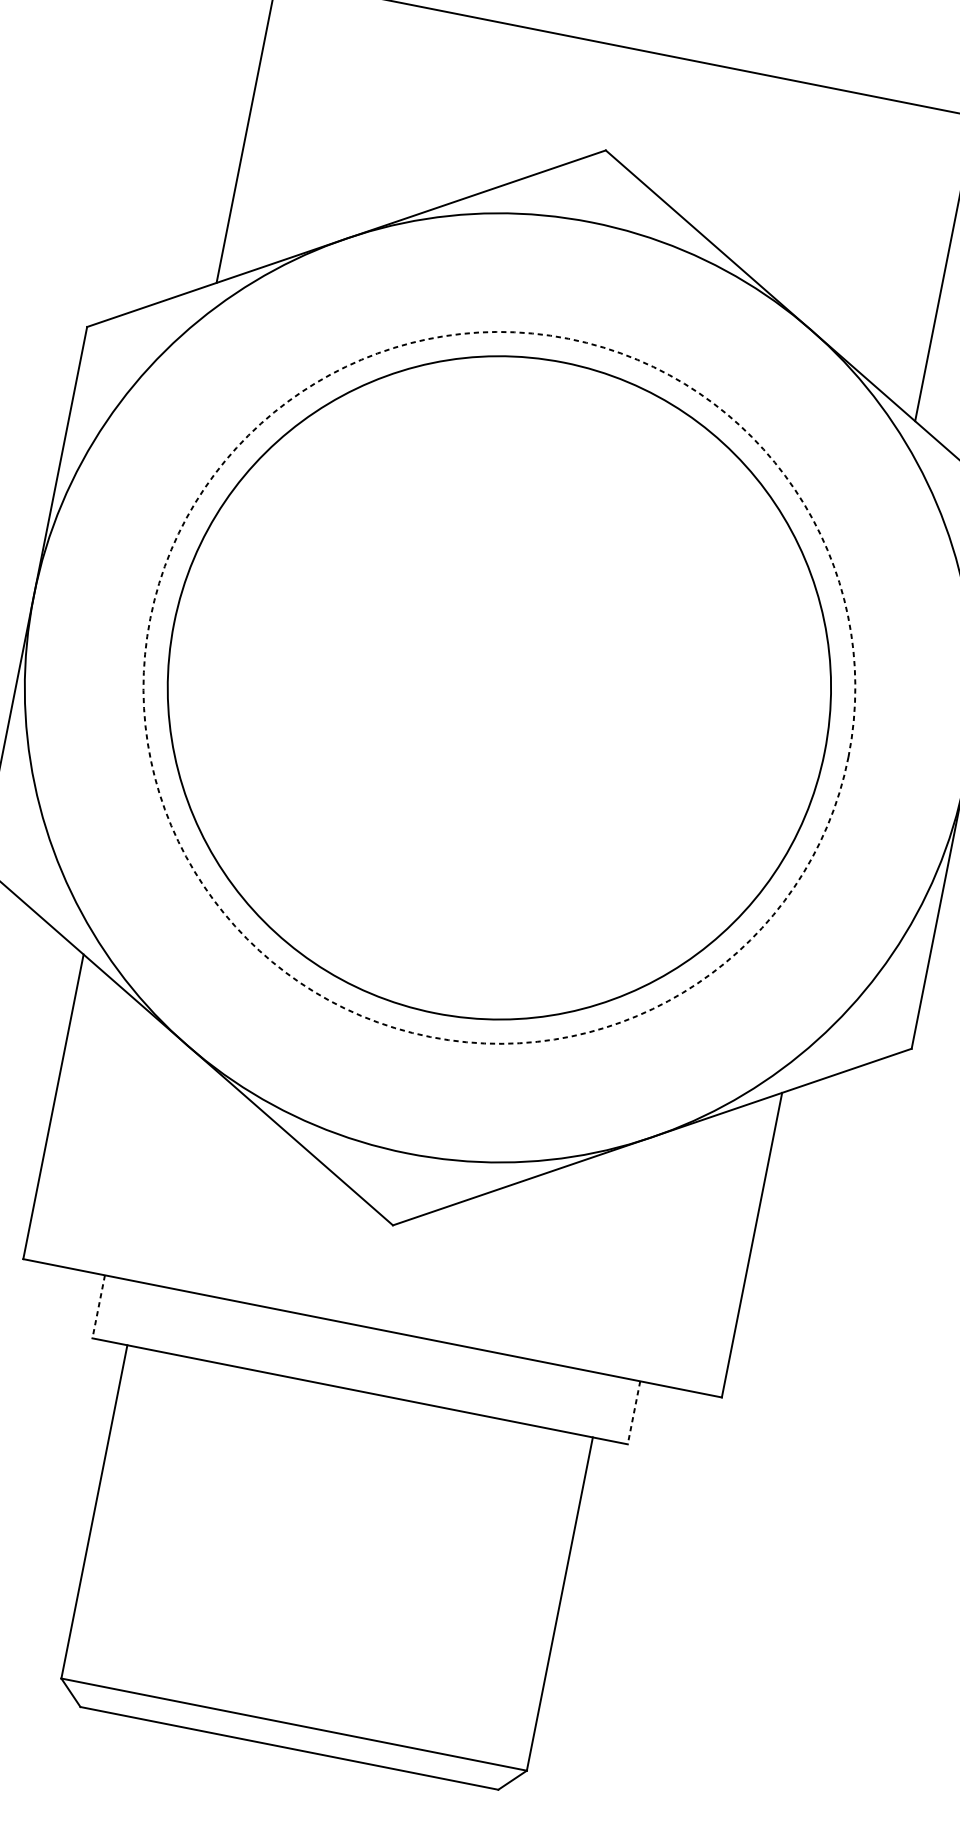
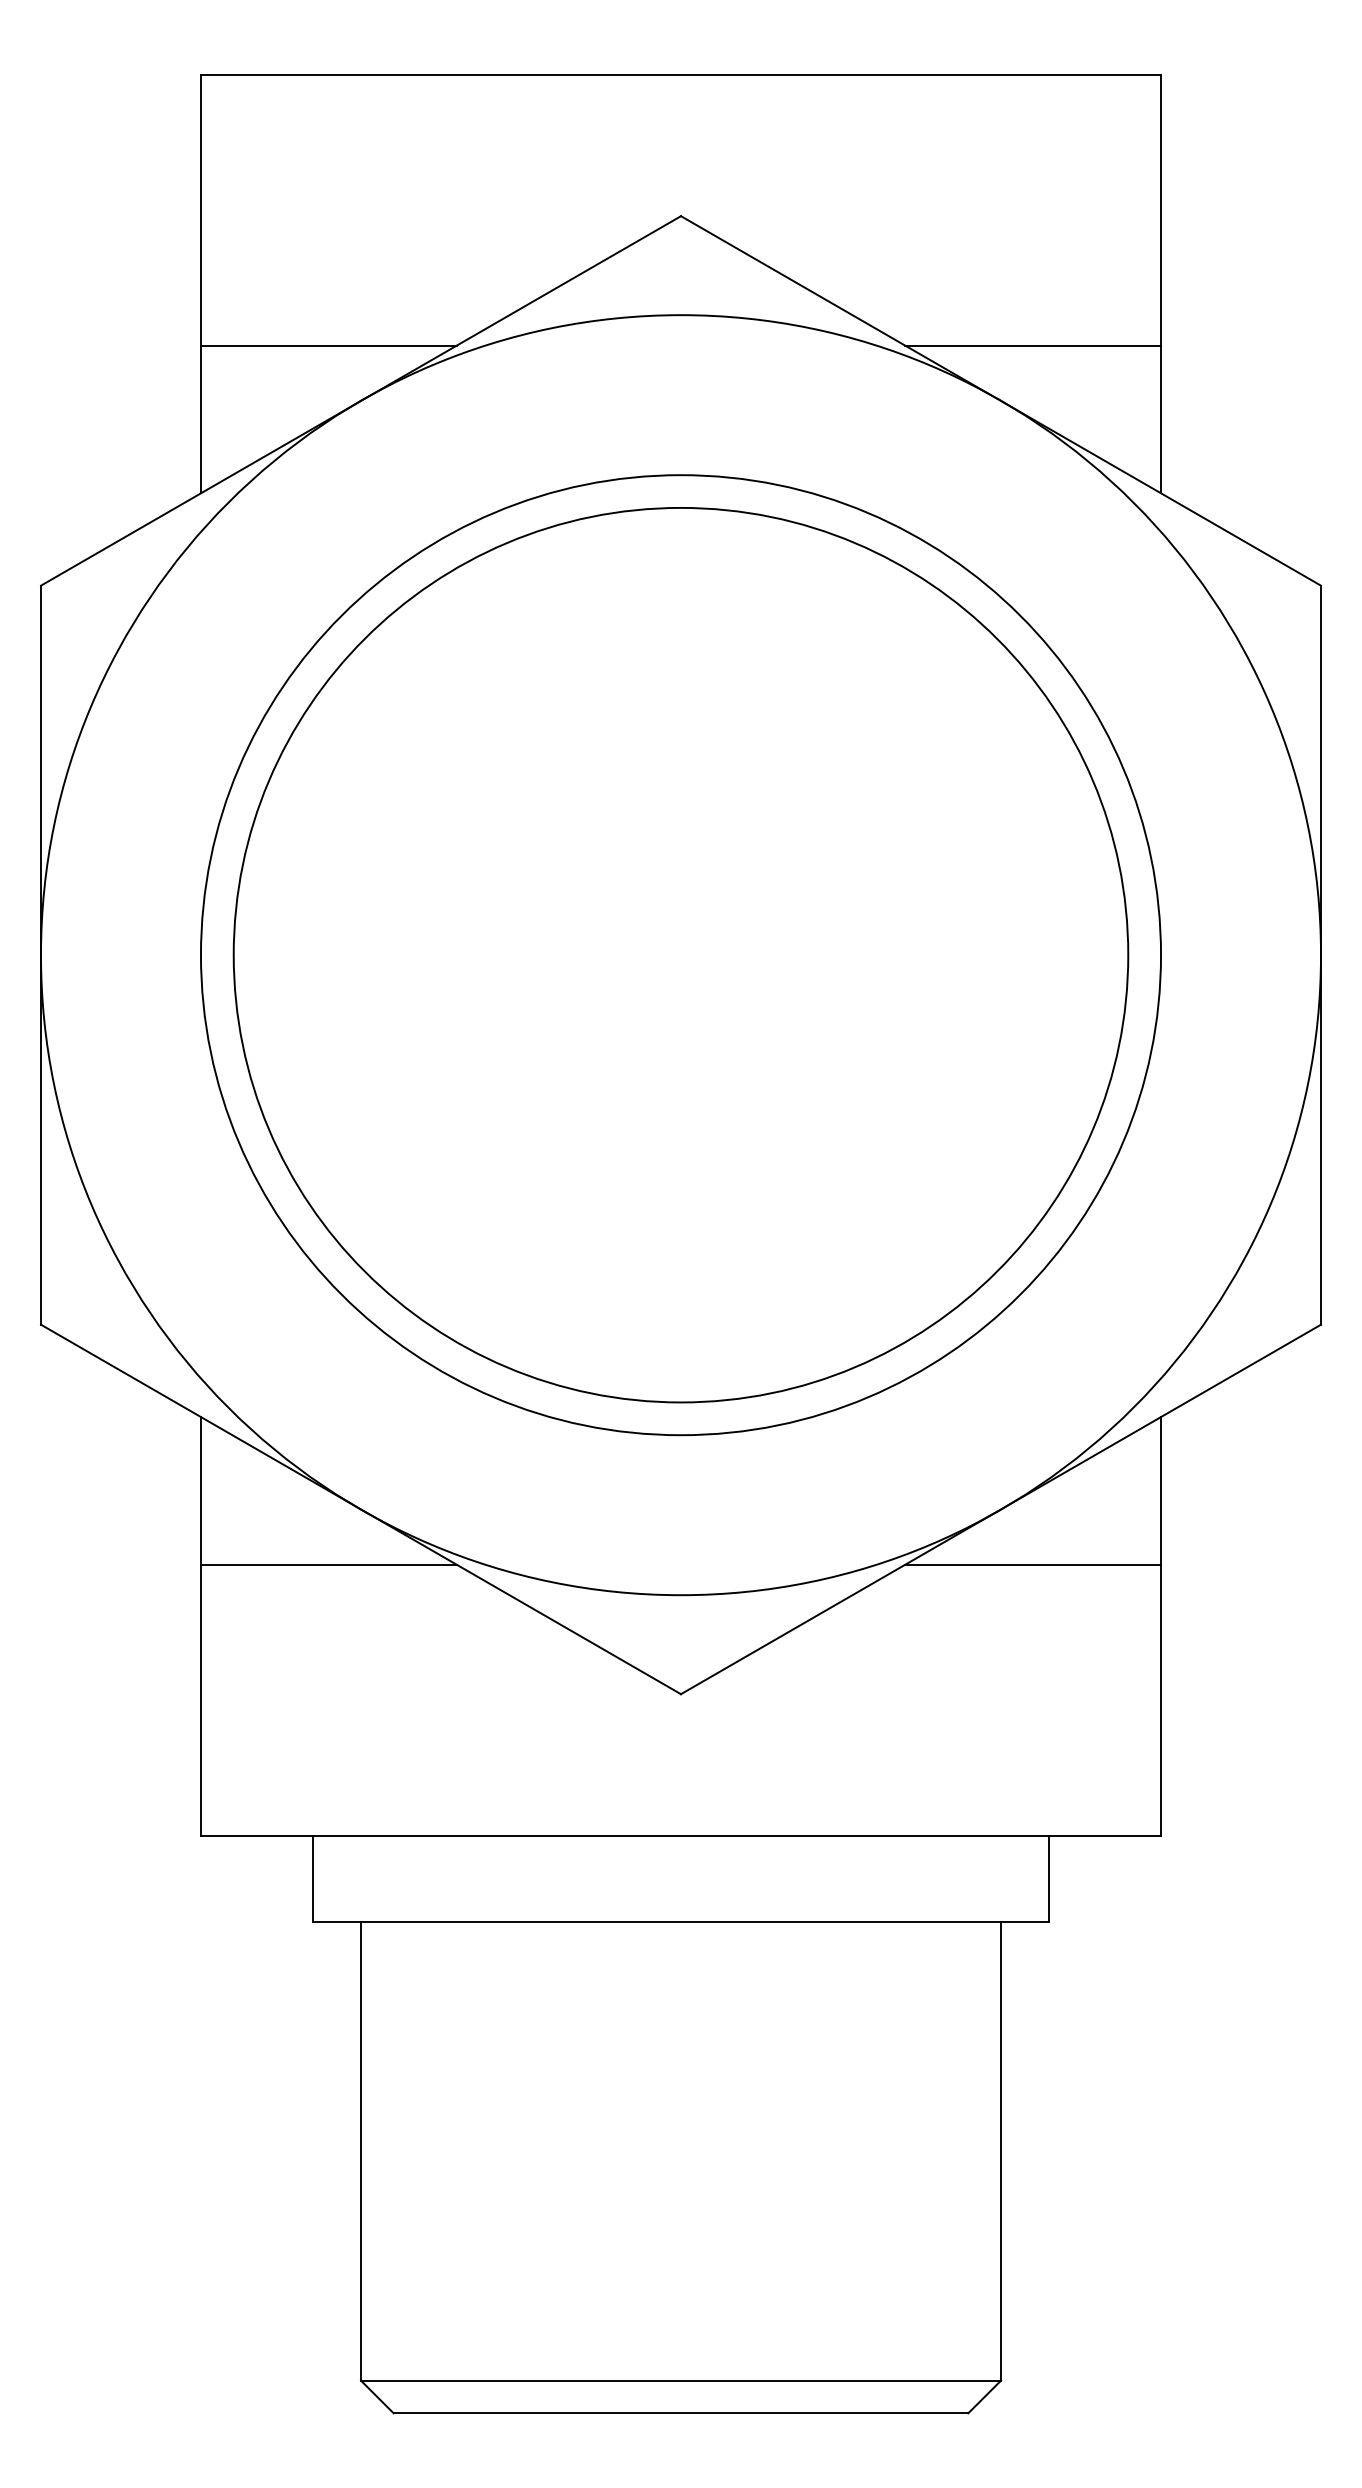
line: (330, 193) -> (328, 345), added
line: (843, 295) -> (1033, 345), added
circle: (499, 688) -> (680, 955), dashed -> solid
line: (155, 1080) -> (328, 1564), added
line: (668, 1181) -> (1033, 1564), added
line: (98, 1307) -> (312, 1879), dashed -> solid
line: (634, 1413) -> (1049, 1879), dashed -> solid

